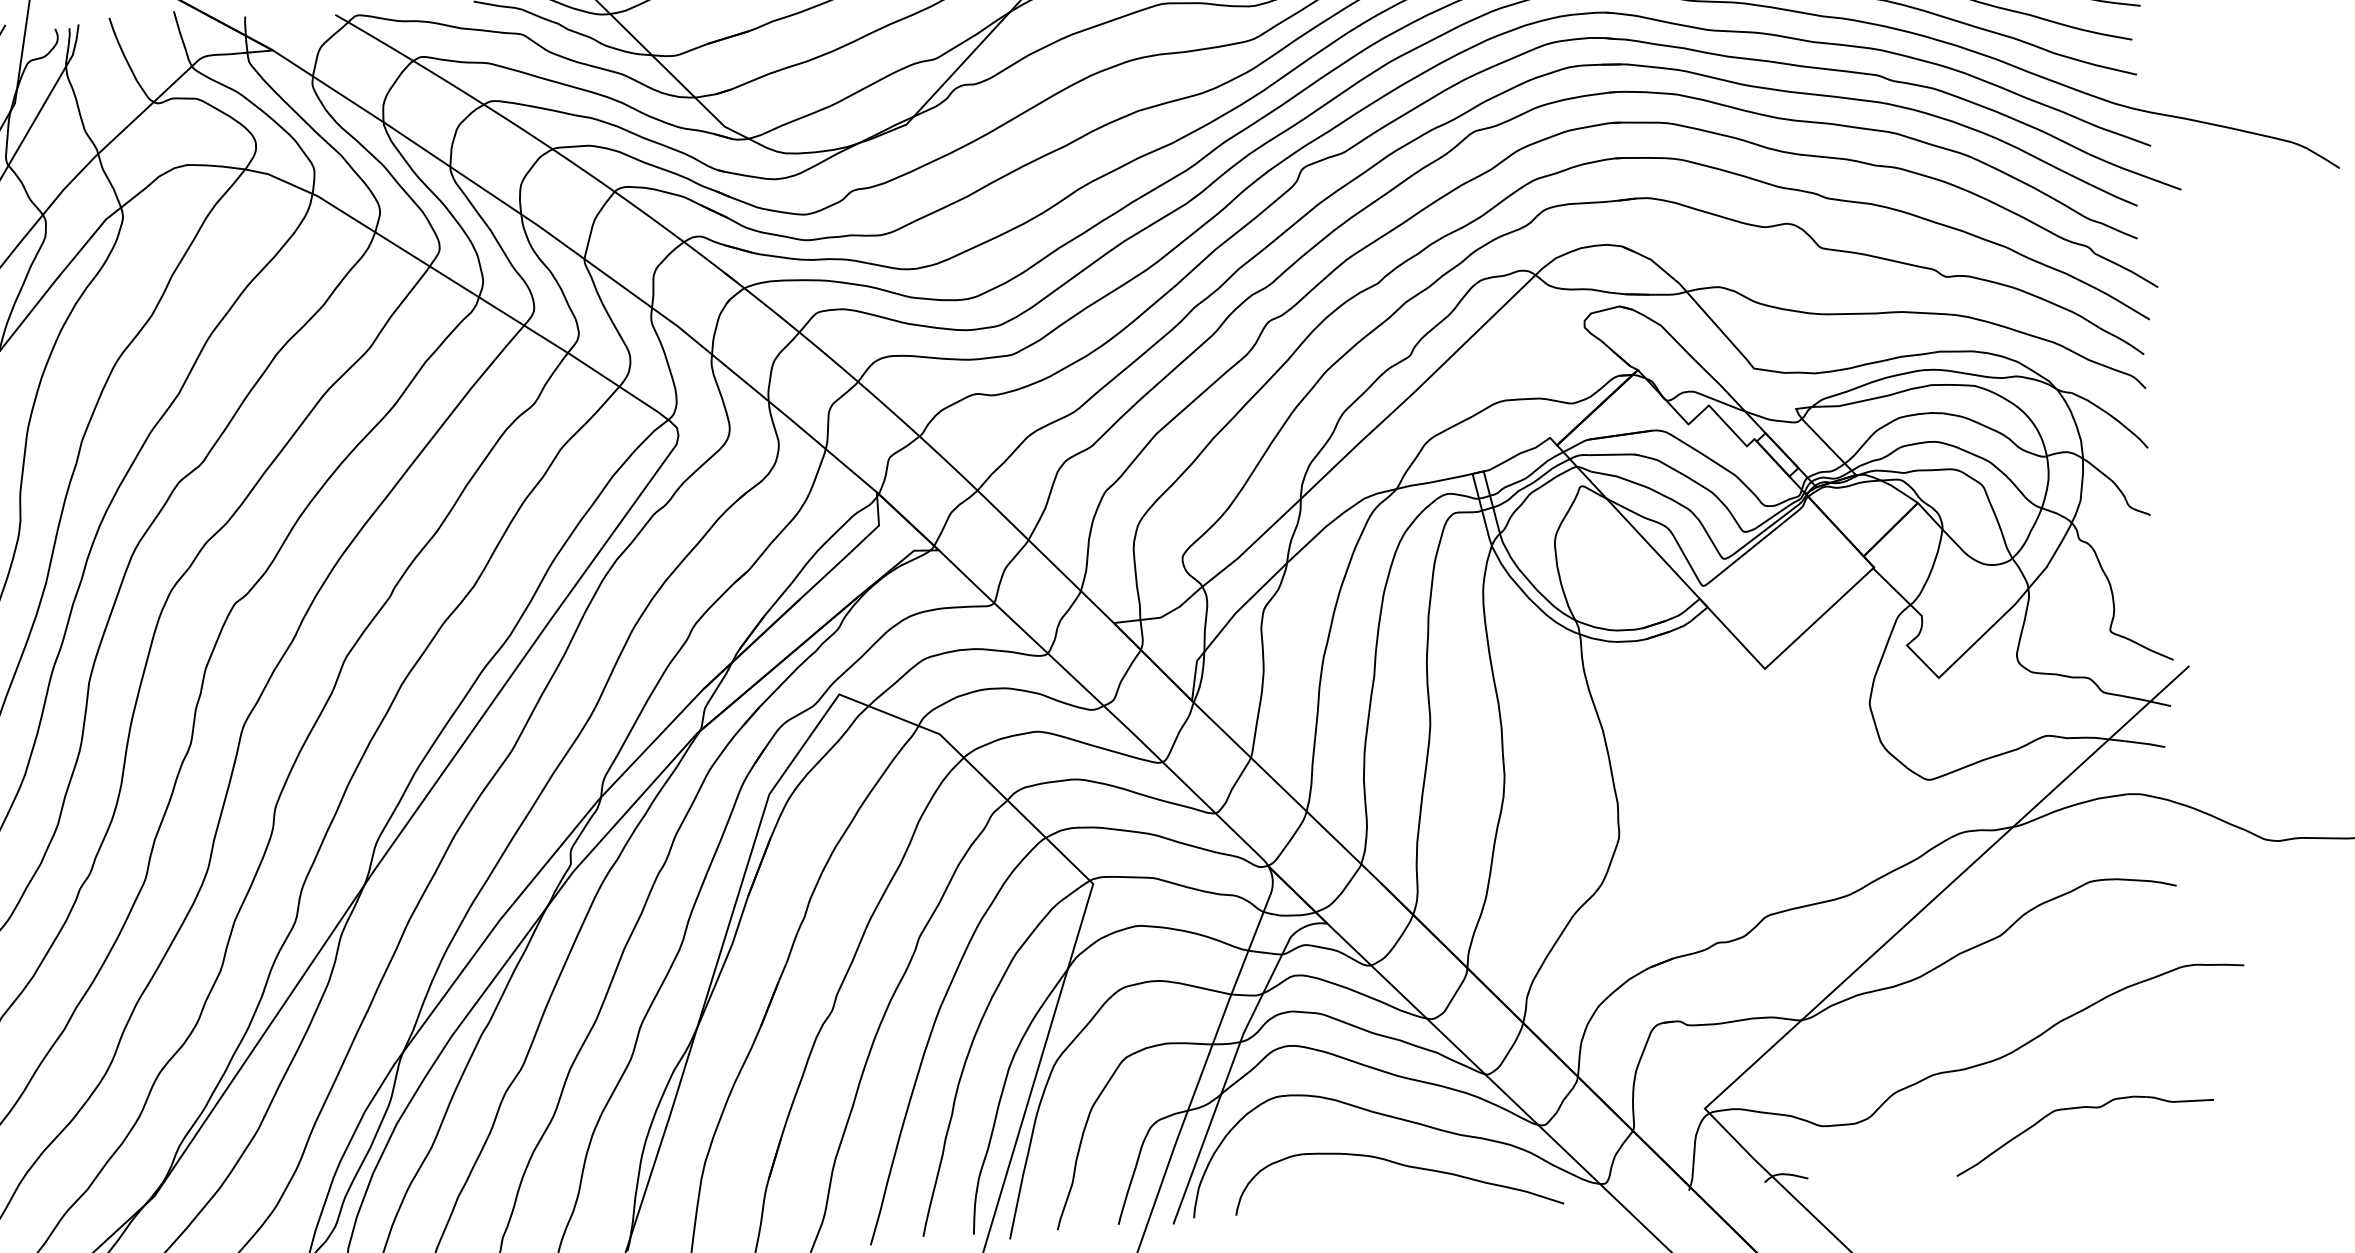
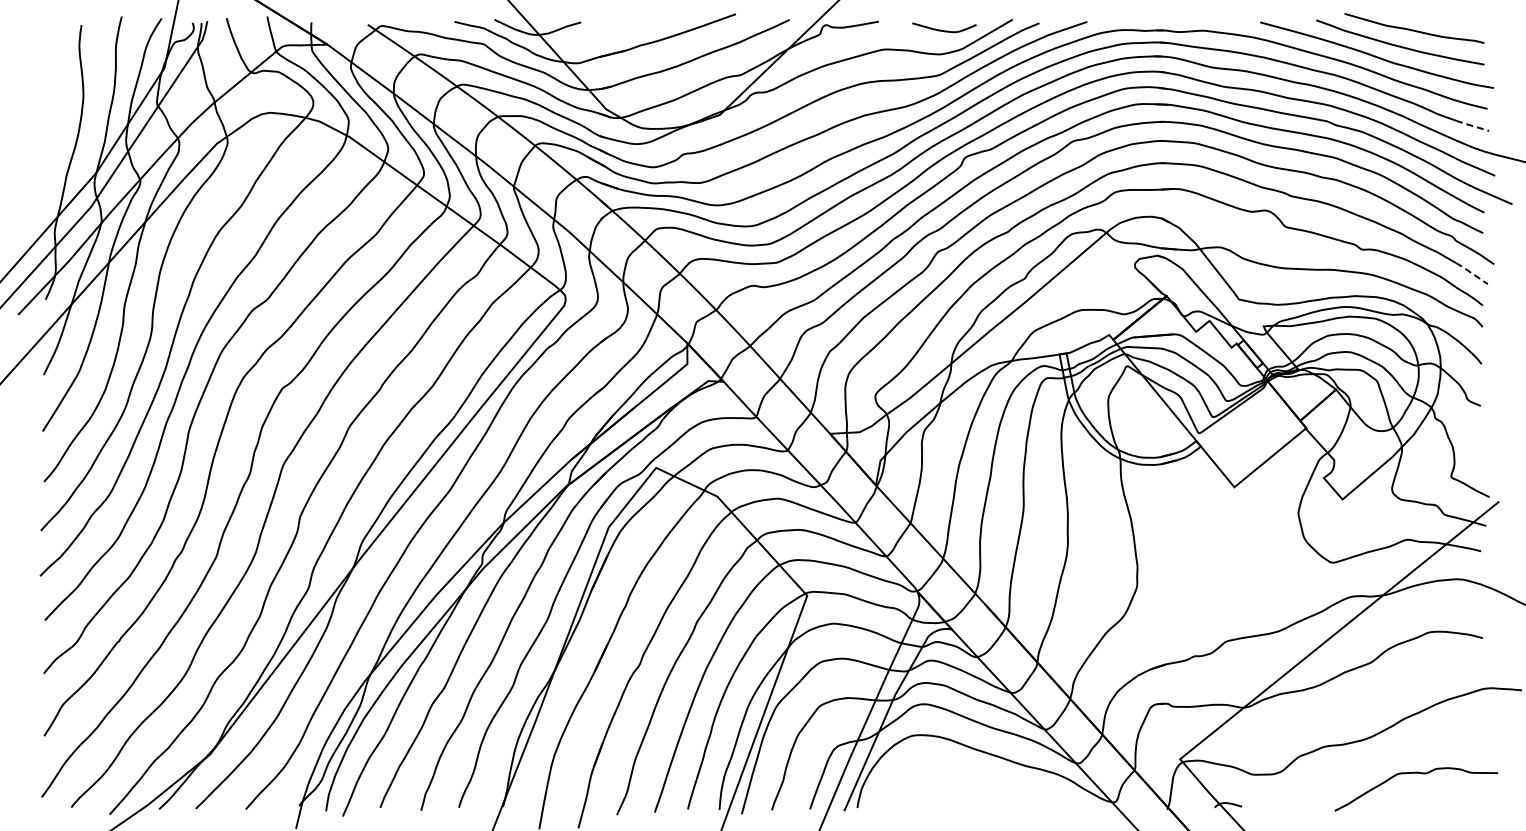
line: (2109, 67) -> (1472, 125), solid -> dashed
line: (2122, 304) -> (1471, 273), solid -> dashed
curve: (1401, 1166) -> (988, 783), removed

